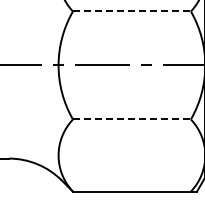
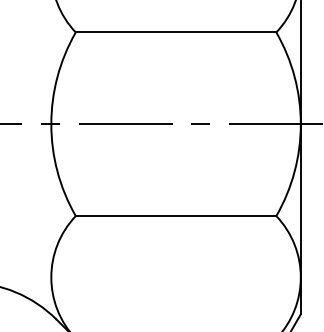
line: (131, 11) -> (175, 32), dashed -> solid
line: (131, 119) -> (175, 216), dashed -> solid

